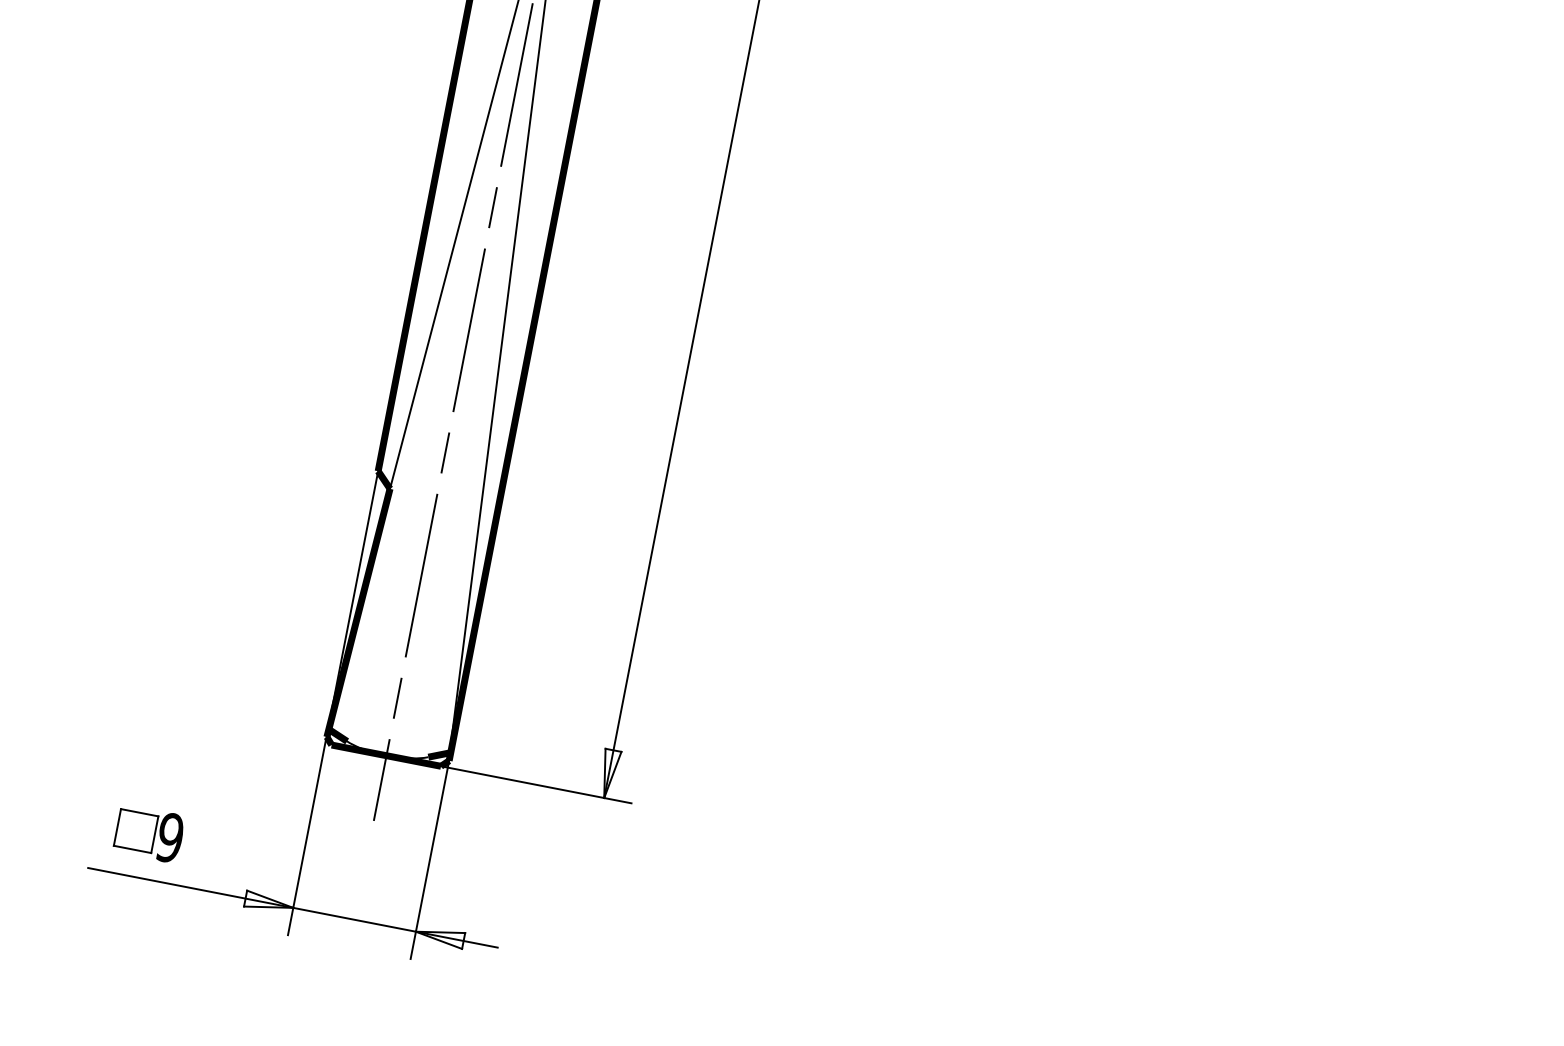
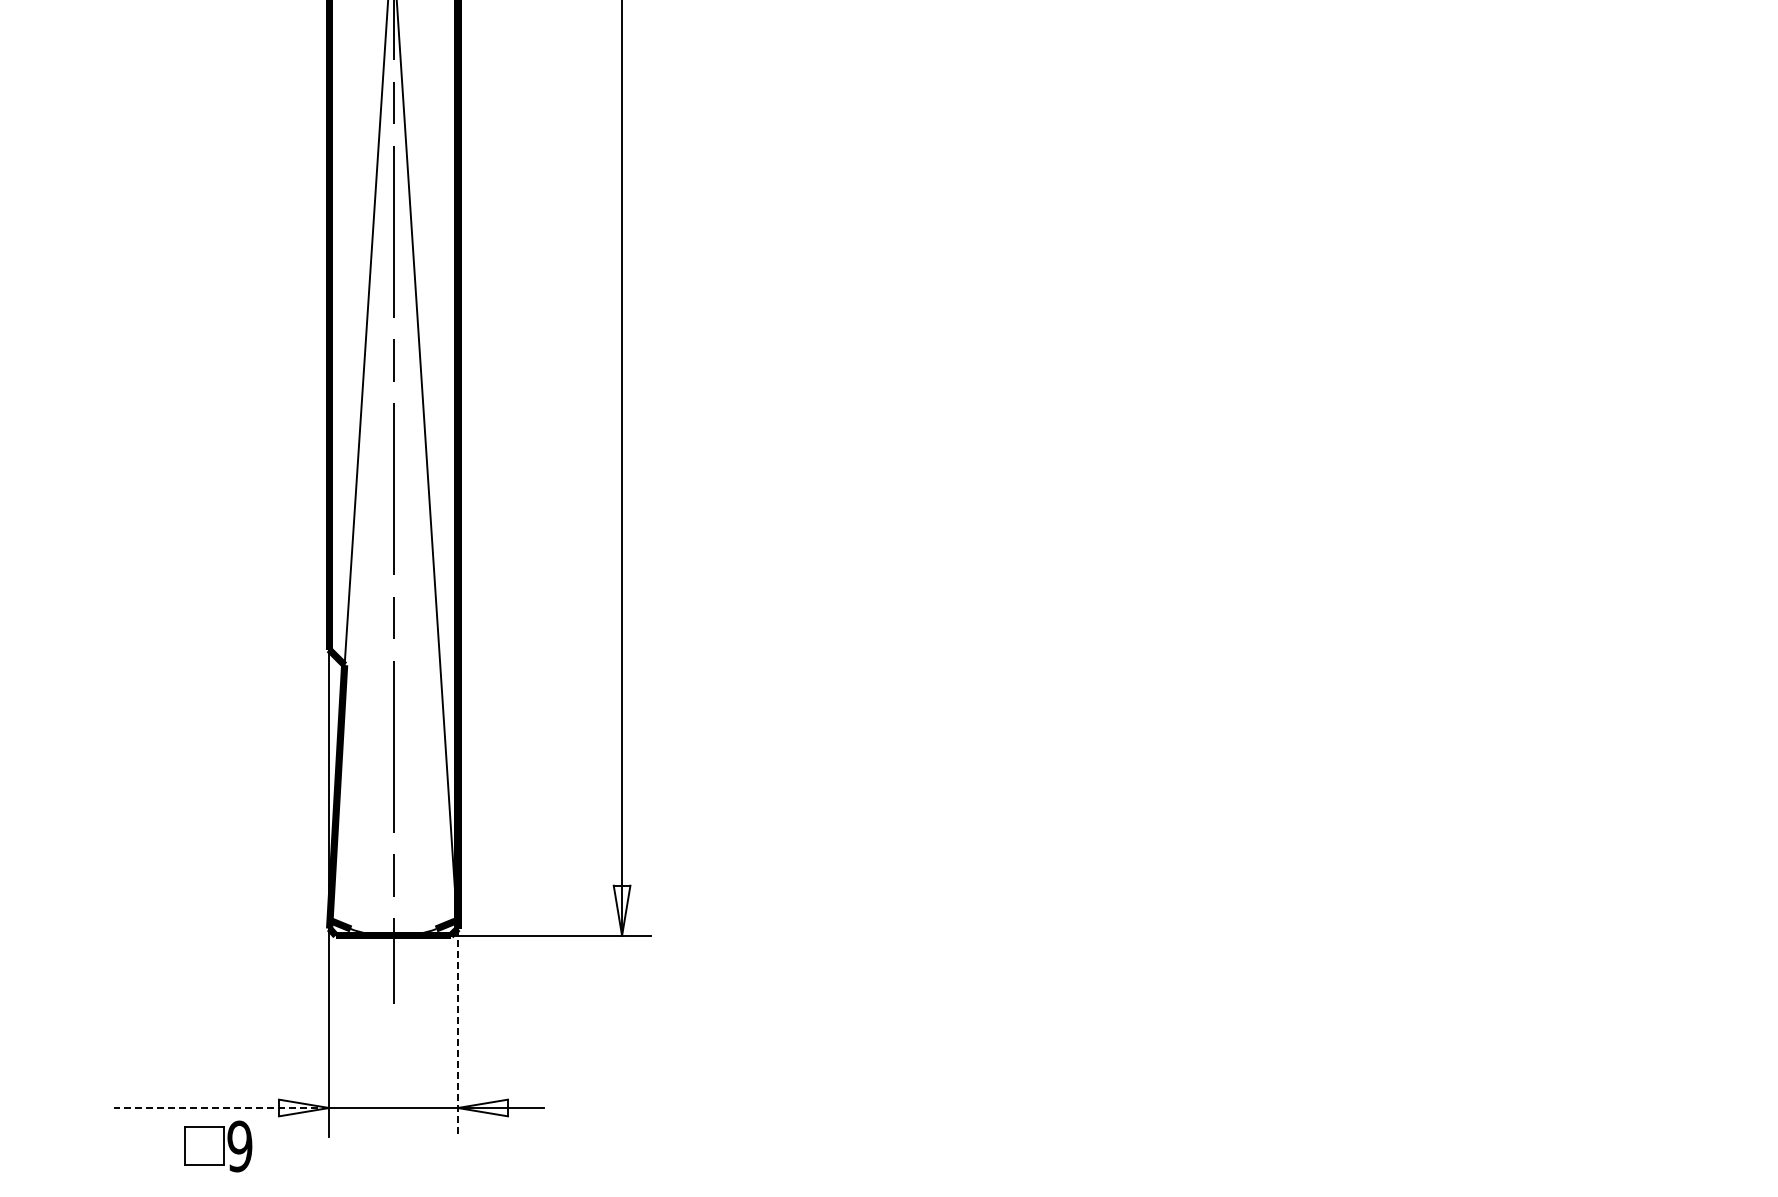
part: (149, 834) -> (218, 1146), moved
line: (429, 860) -> (457, 1033), solid -> dashed
line: (190, 888) -> (221, 1108), solid -> dashed

